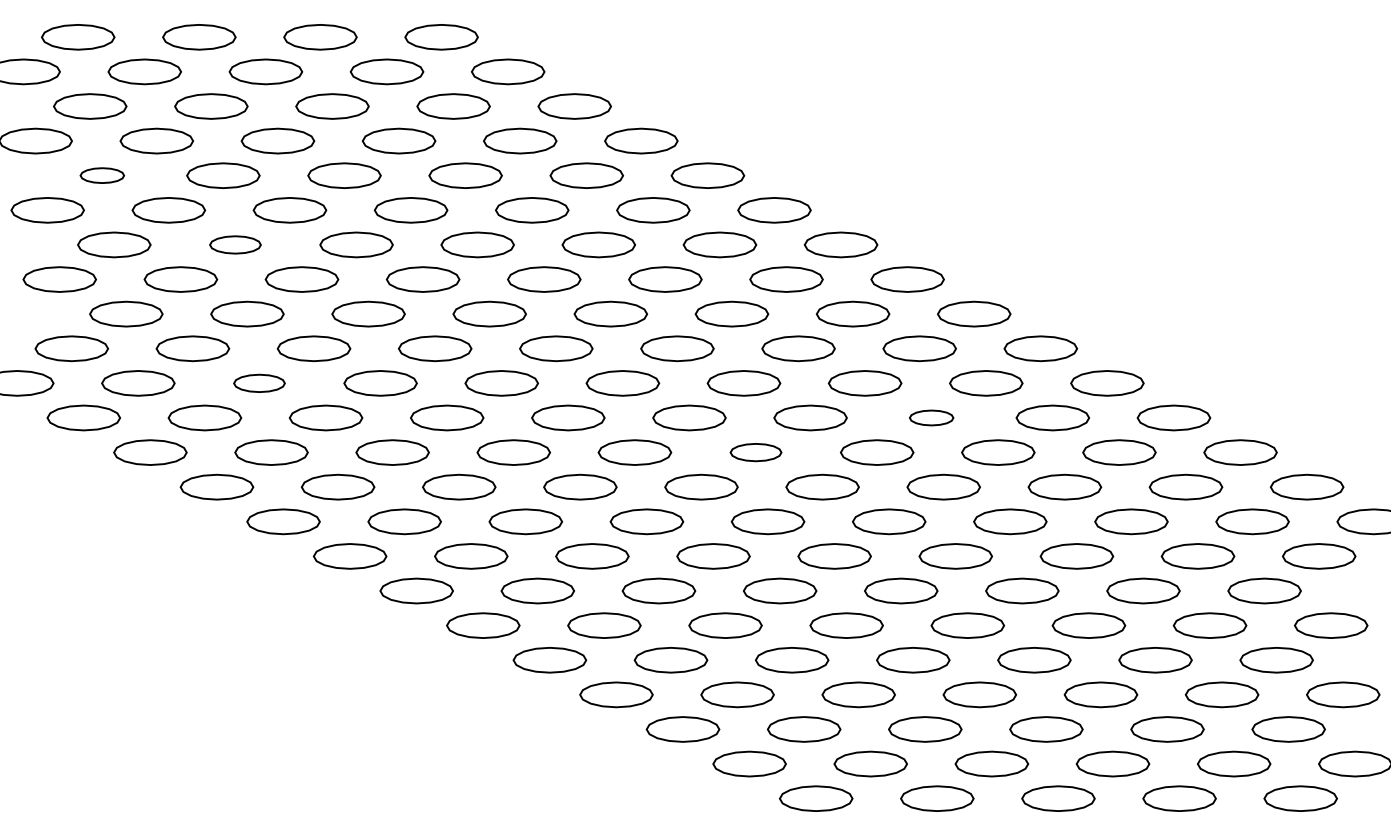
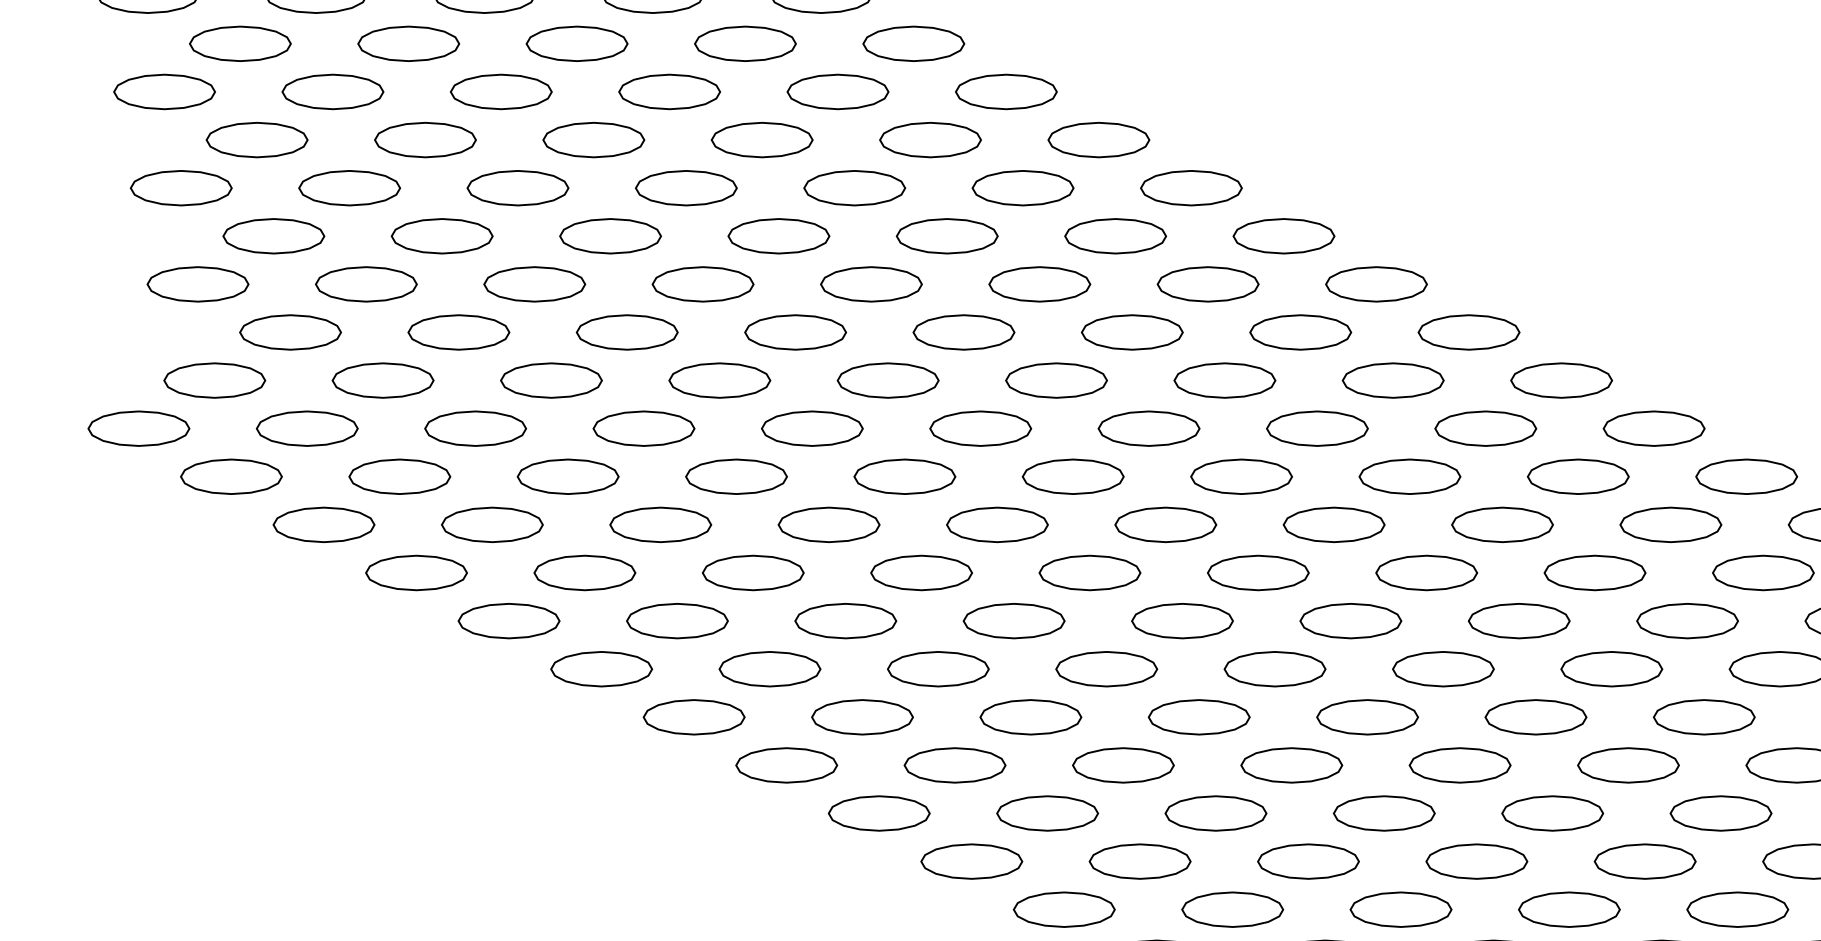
part: (102, 175) -> (257, 139), size x1.67
part: (235, 244) -> (442, 235), size x1.43
part: (259, 383) -> (475, 428), size x1.43
part: (931, 417) -> (1409, 476), size x1.67
part: (755, 452) -> (1165, 524), size x1.43

